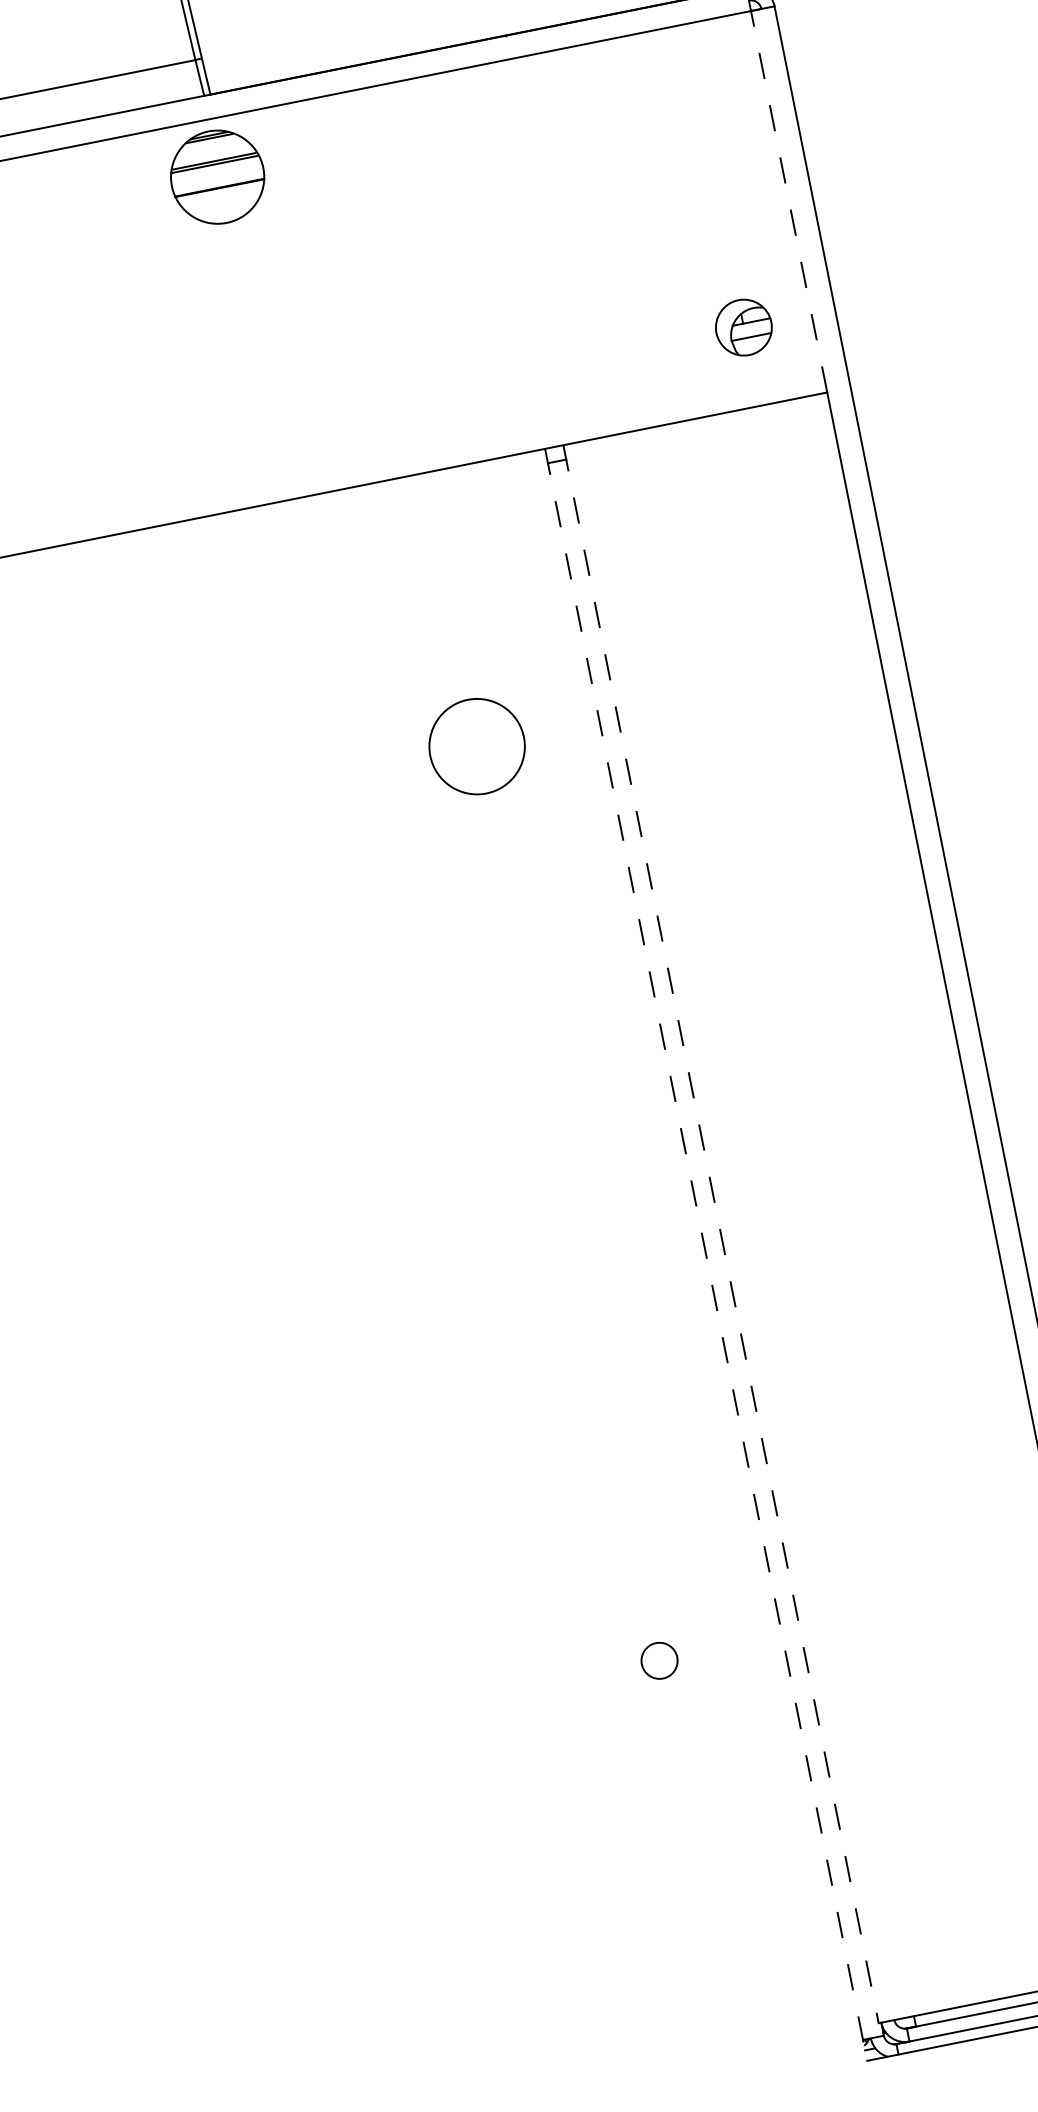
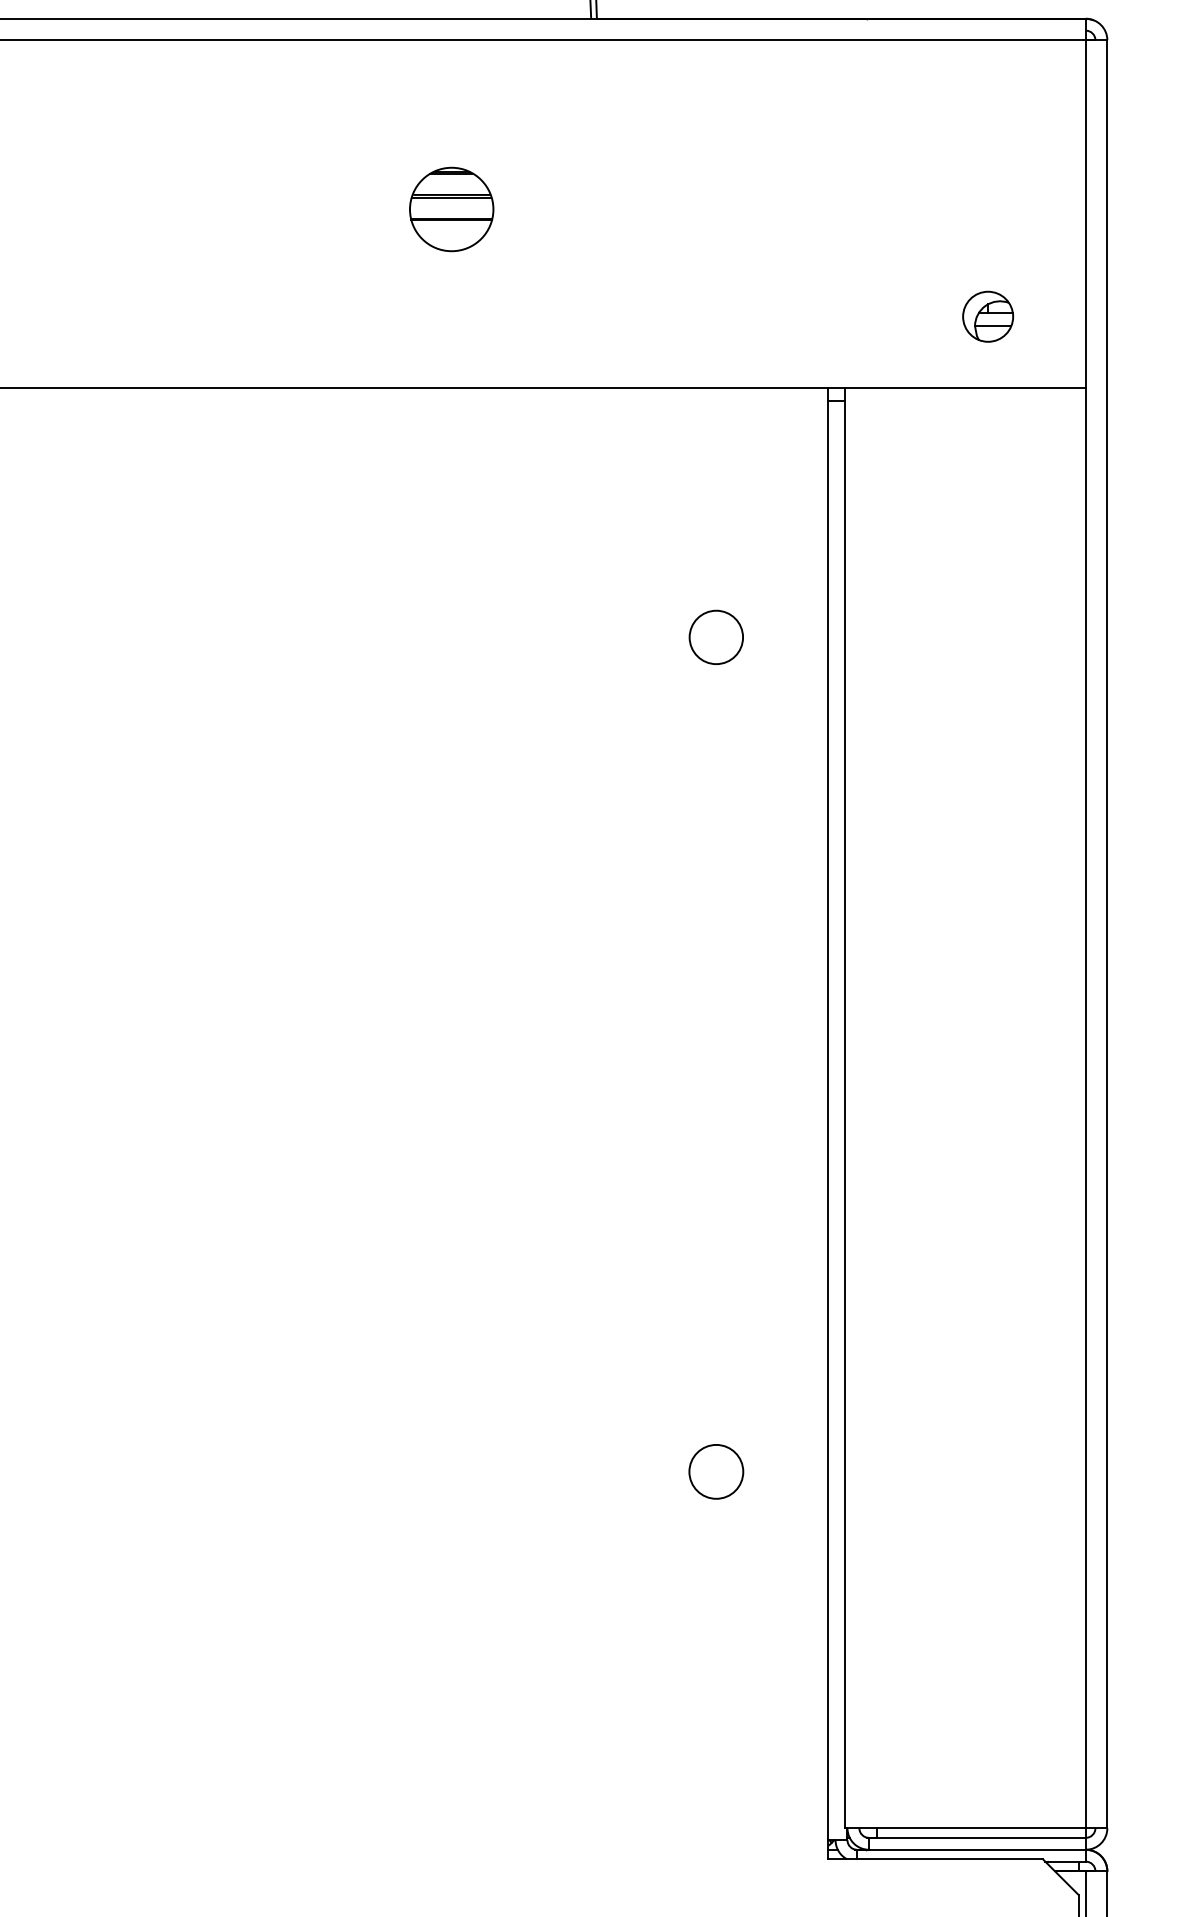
part: (217, 177) -> (451, 209), moved
line: (788, 201) -> (1085, 213), dashed -> solid
part: (744, 327) -> (988, 316), moved
circle: (475, 745) -> (715, 636), size x0.62
line: (721, 1234) -> (845, 1108), dashed -> solid
line: (706, 1255) -> (828, 1124), dashed -> solid
circle: (659, 1660) -> (716, 1471), size x1.67

